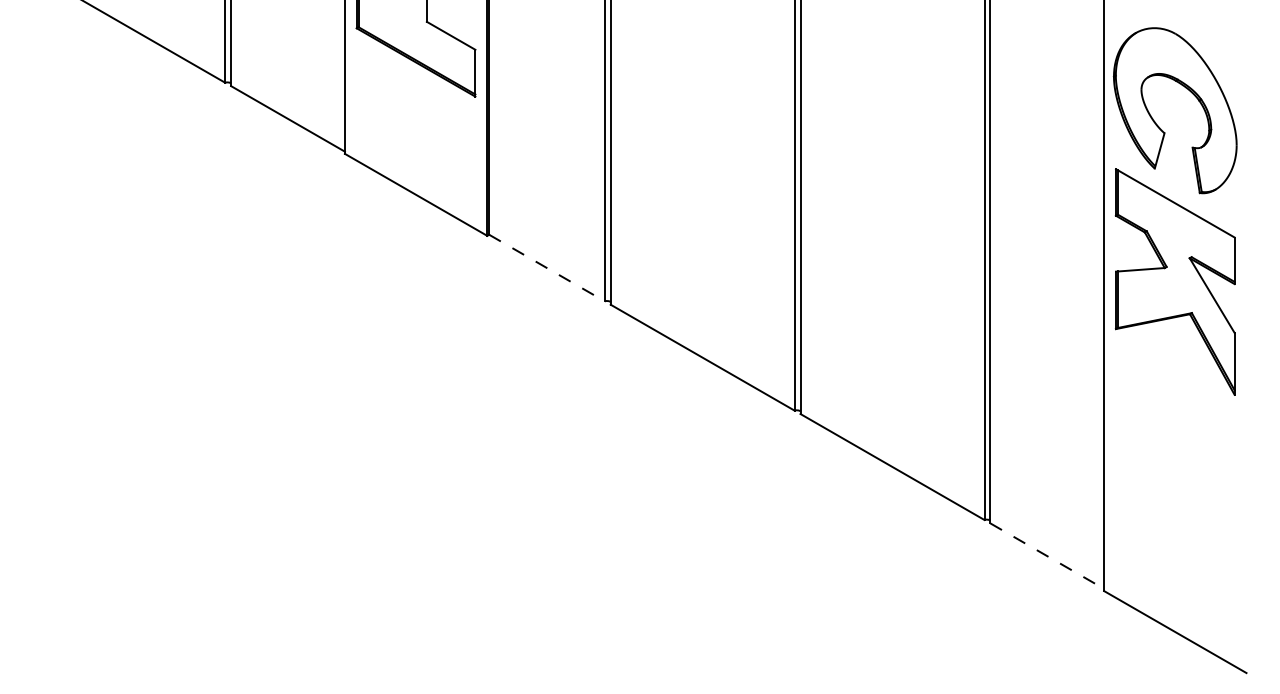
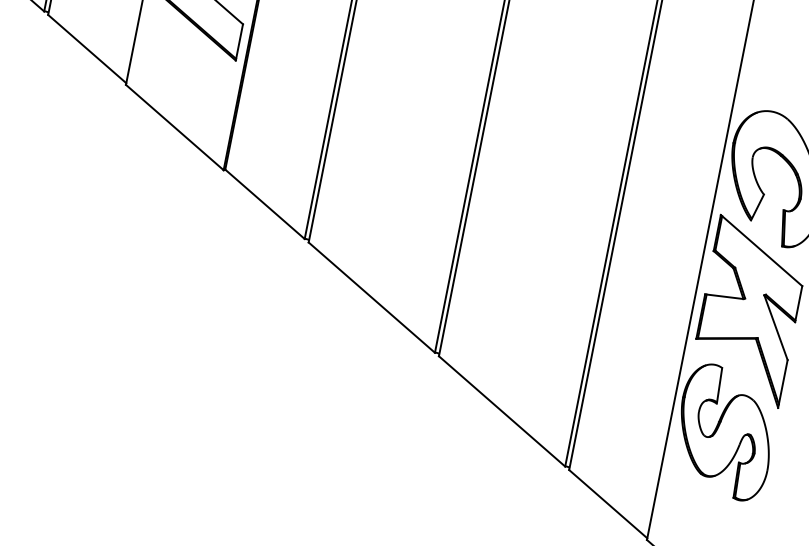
line: (547, 268) -> (265, 204), dashed -> solid
part: (1175, 437) -> (725, 431), added
line: (1047, 556) -> (608, 504), dashed -> solid

